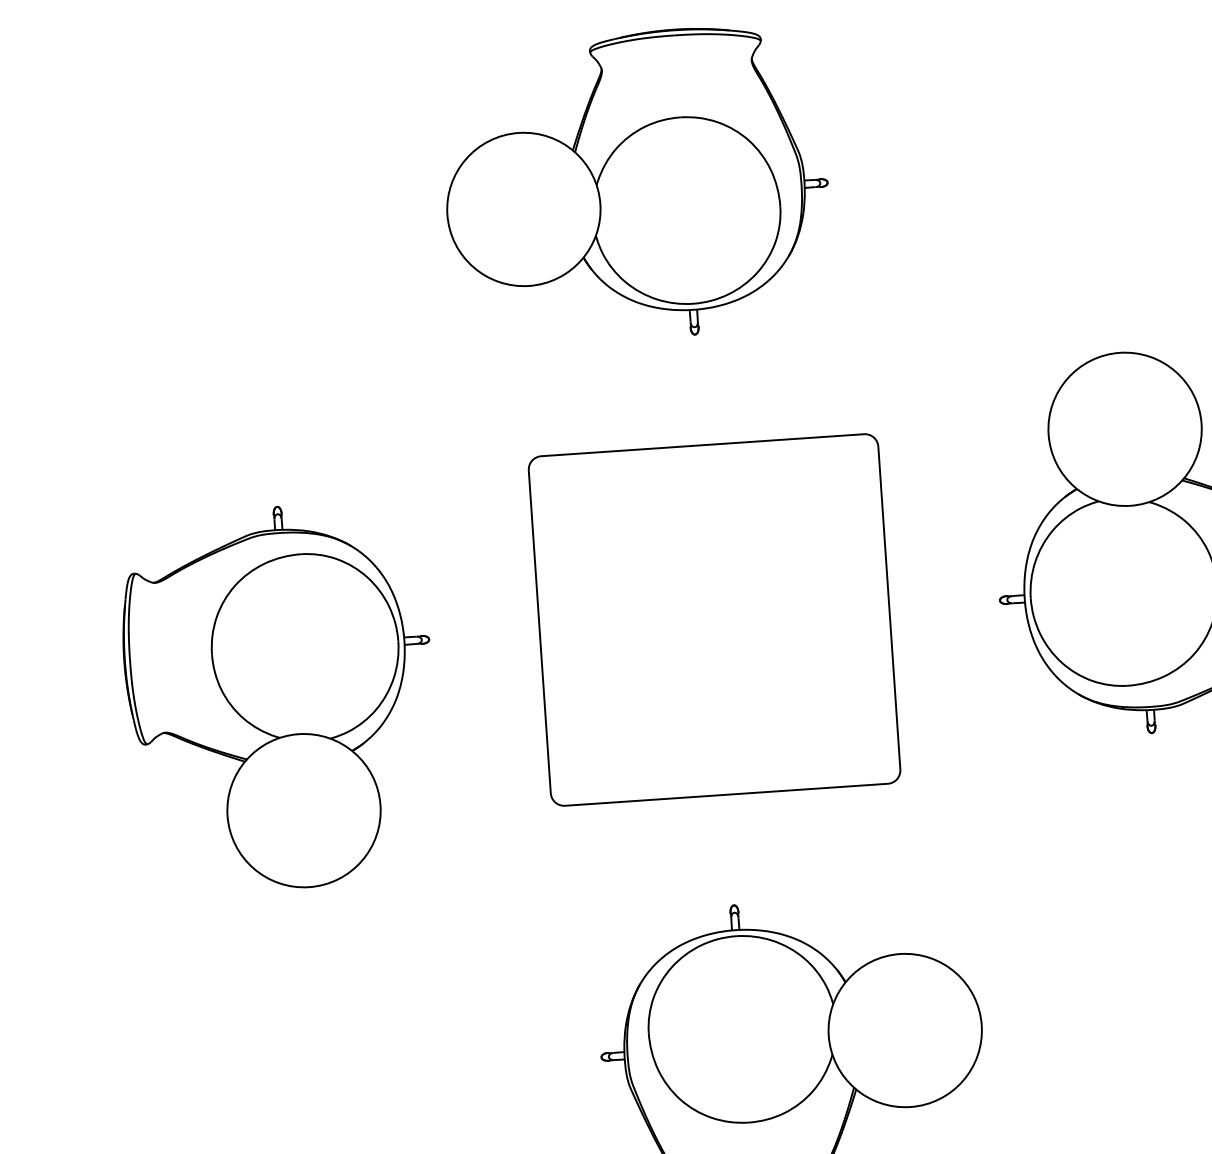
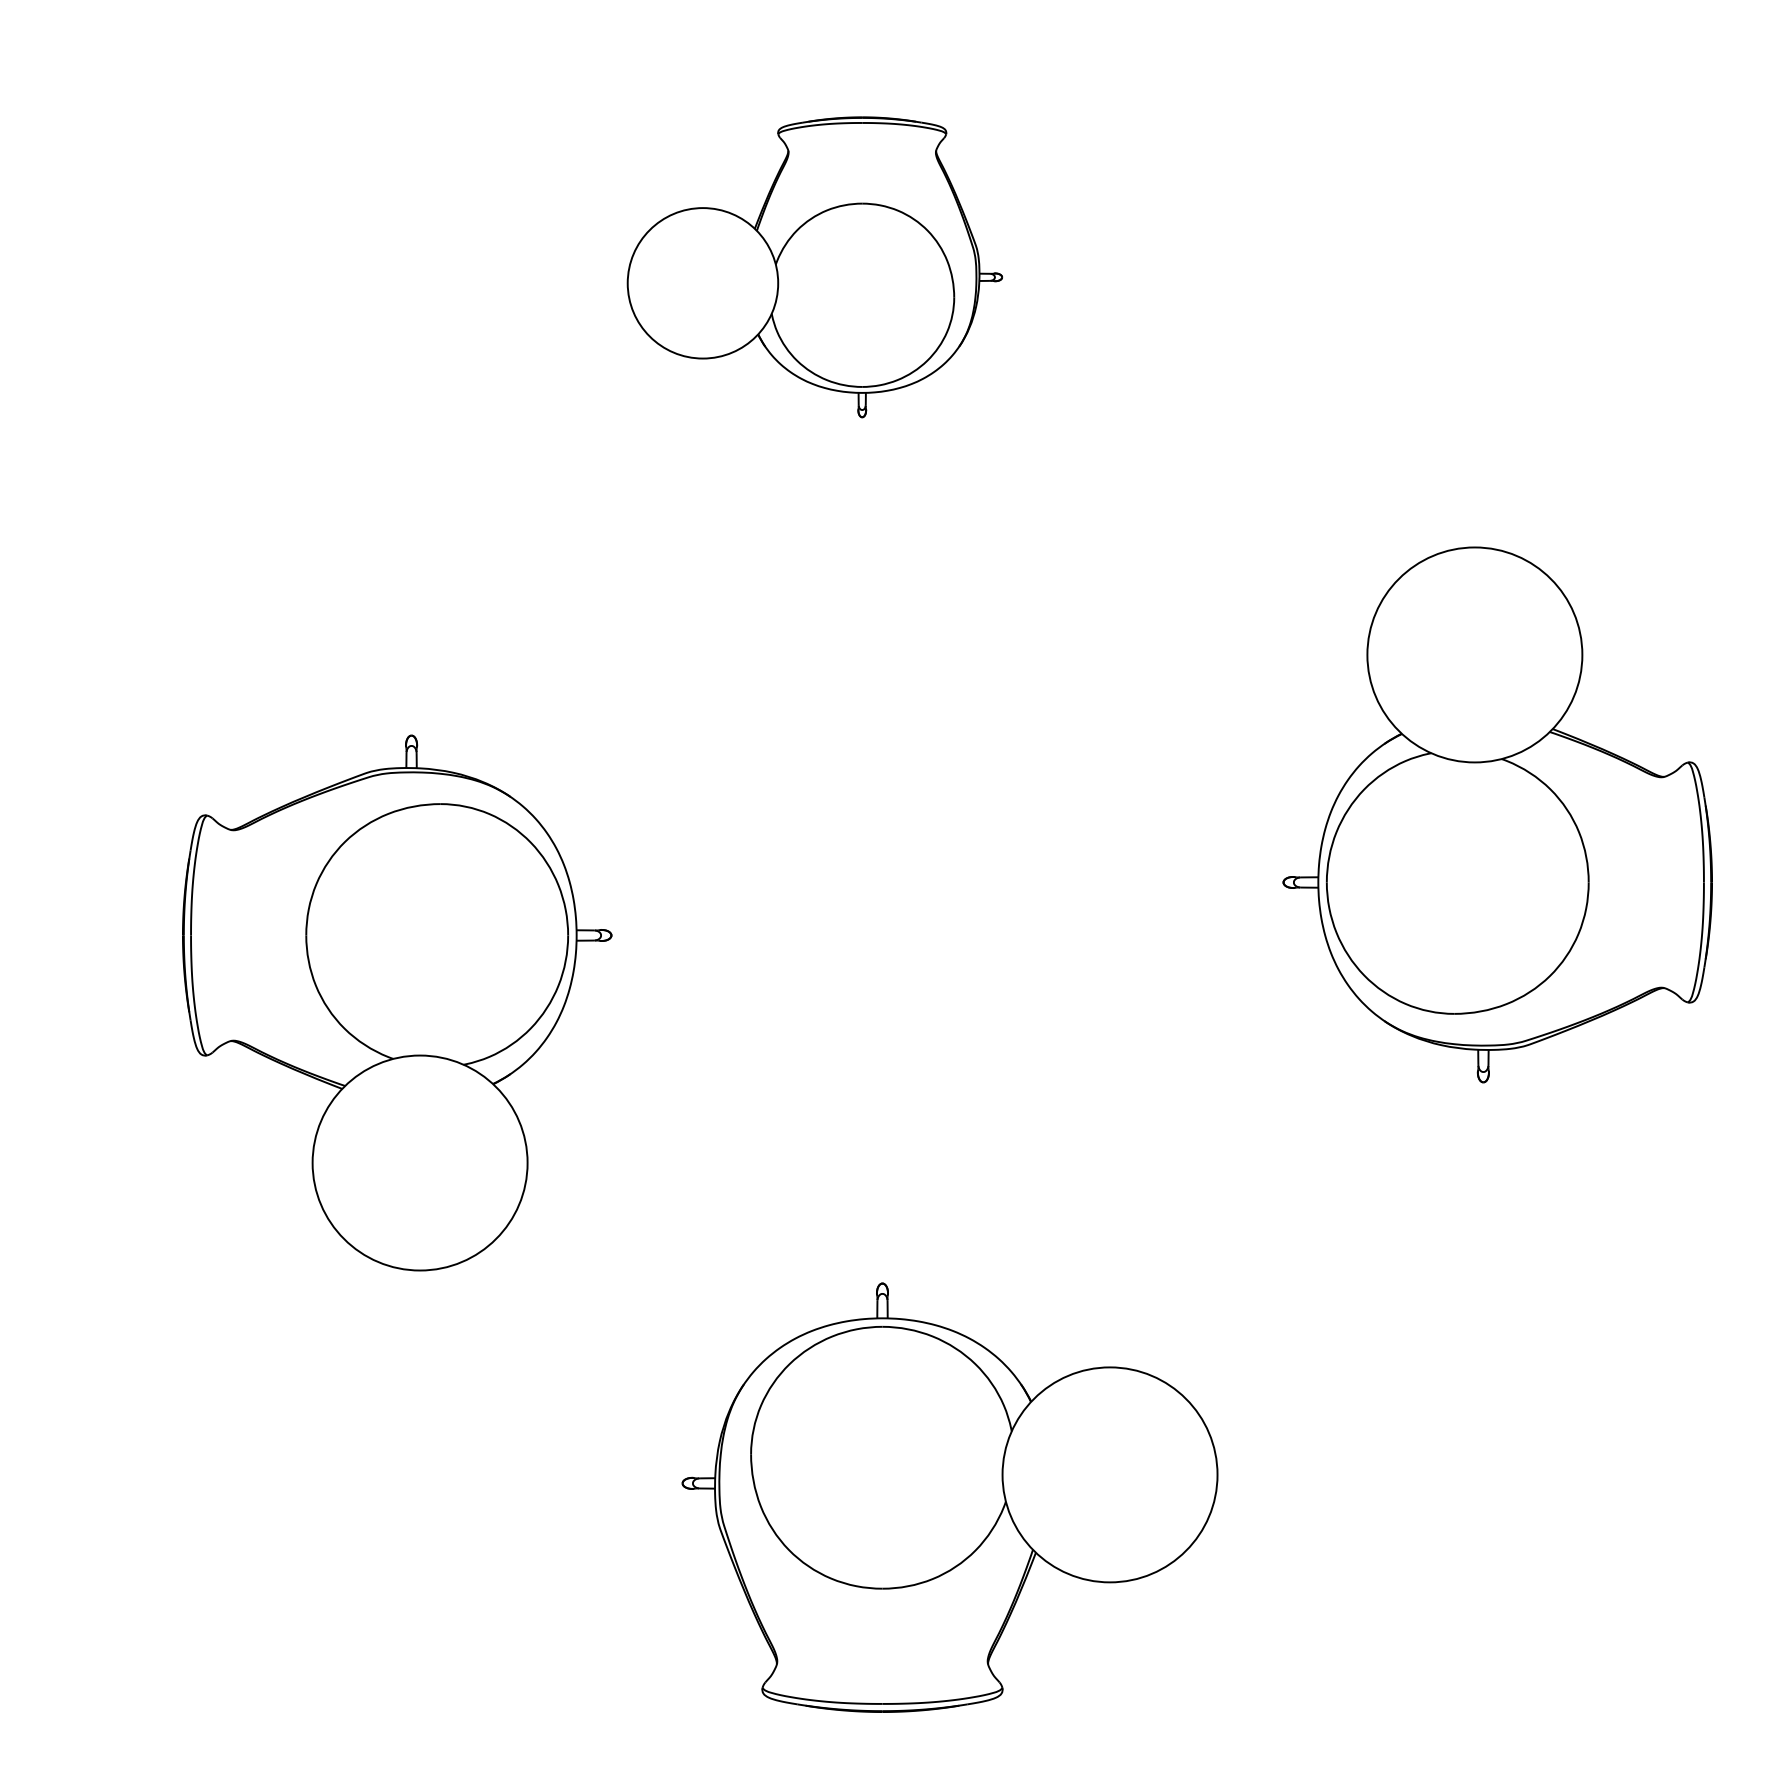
part: (636, 185) -> (814, 267), size x0.7
part: (714, 620) -> (882, 882), removed
part: (280, 697) -> (397, 1002), moved

